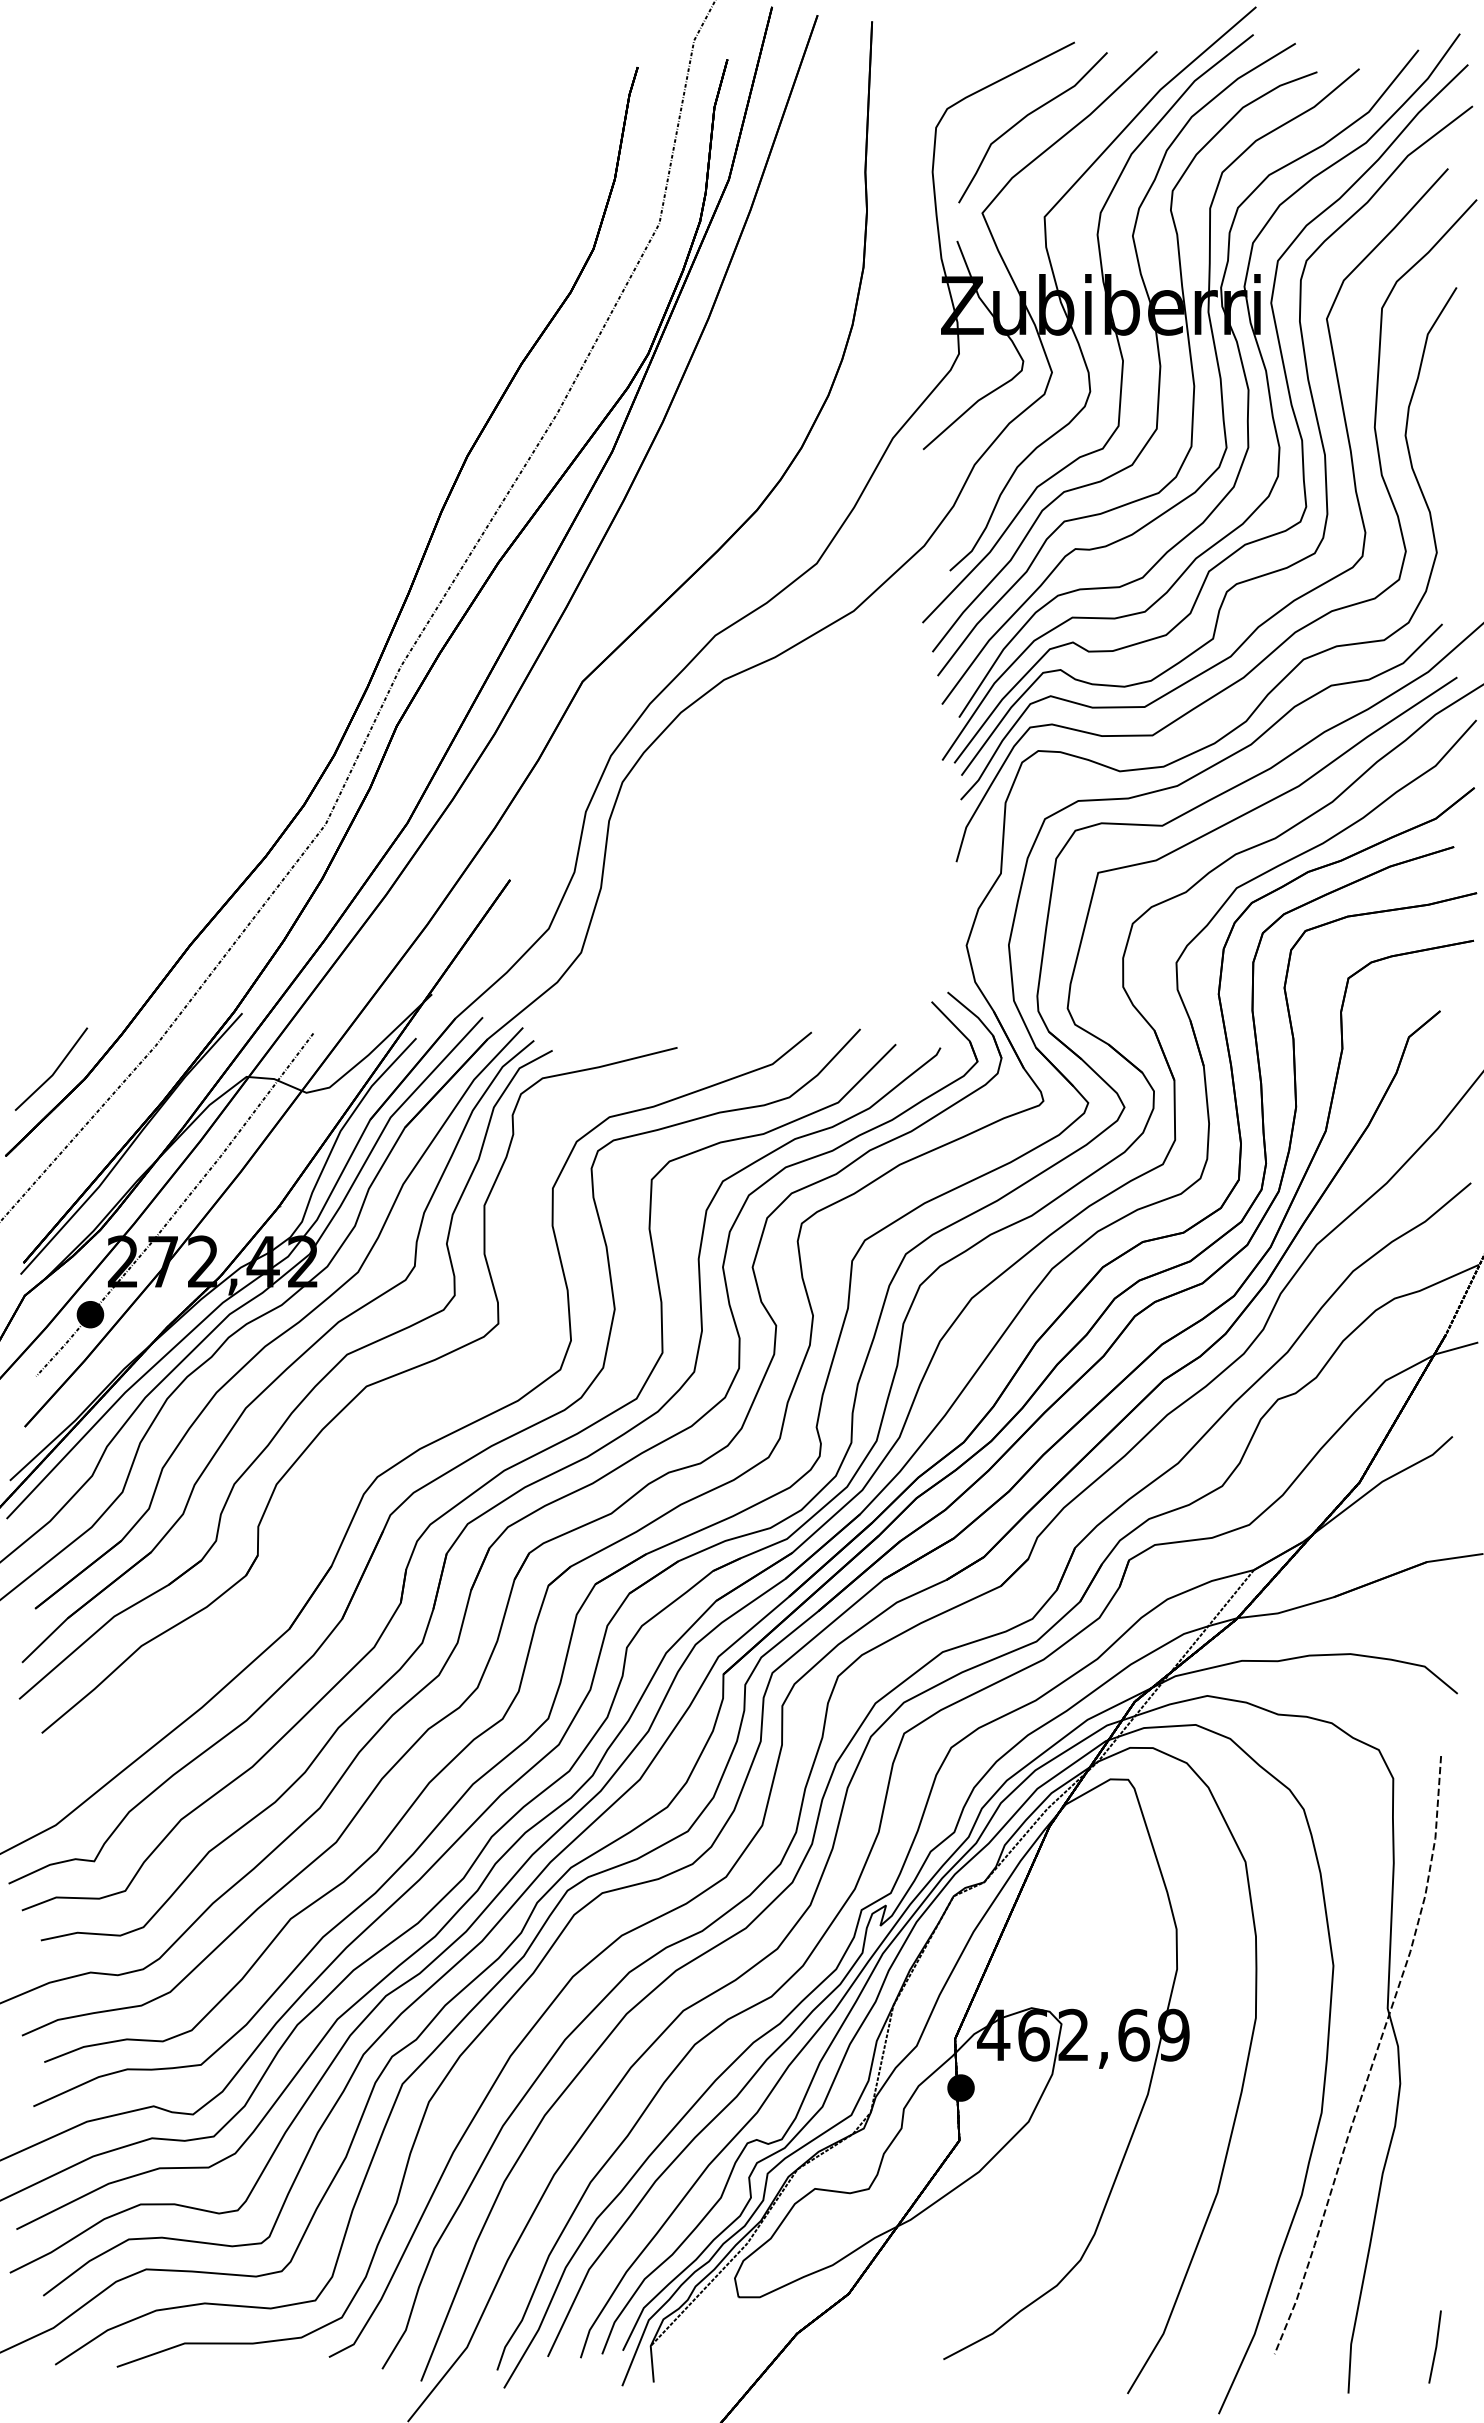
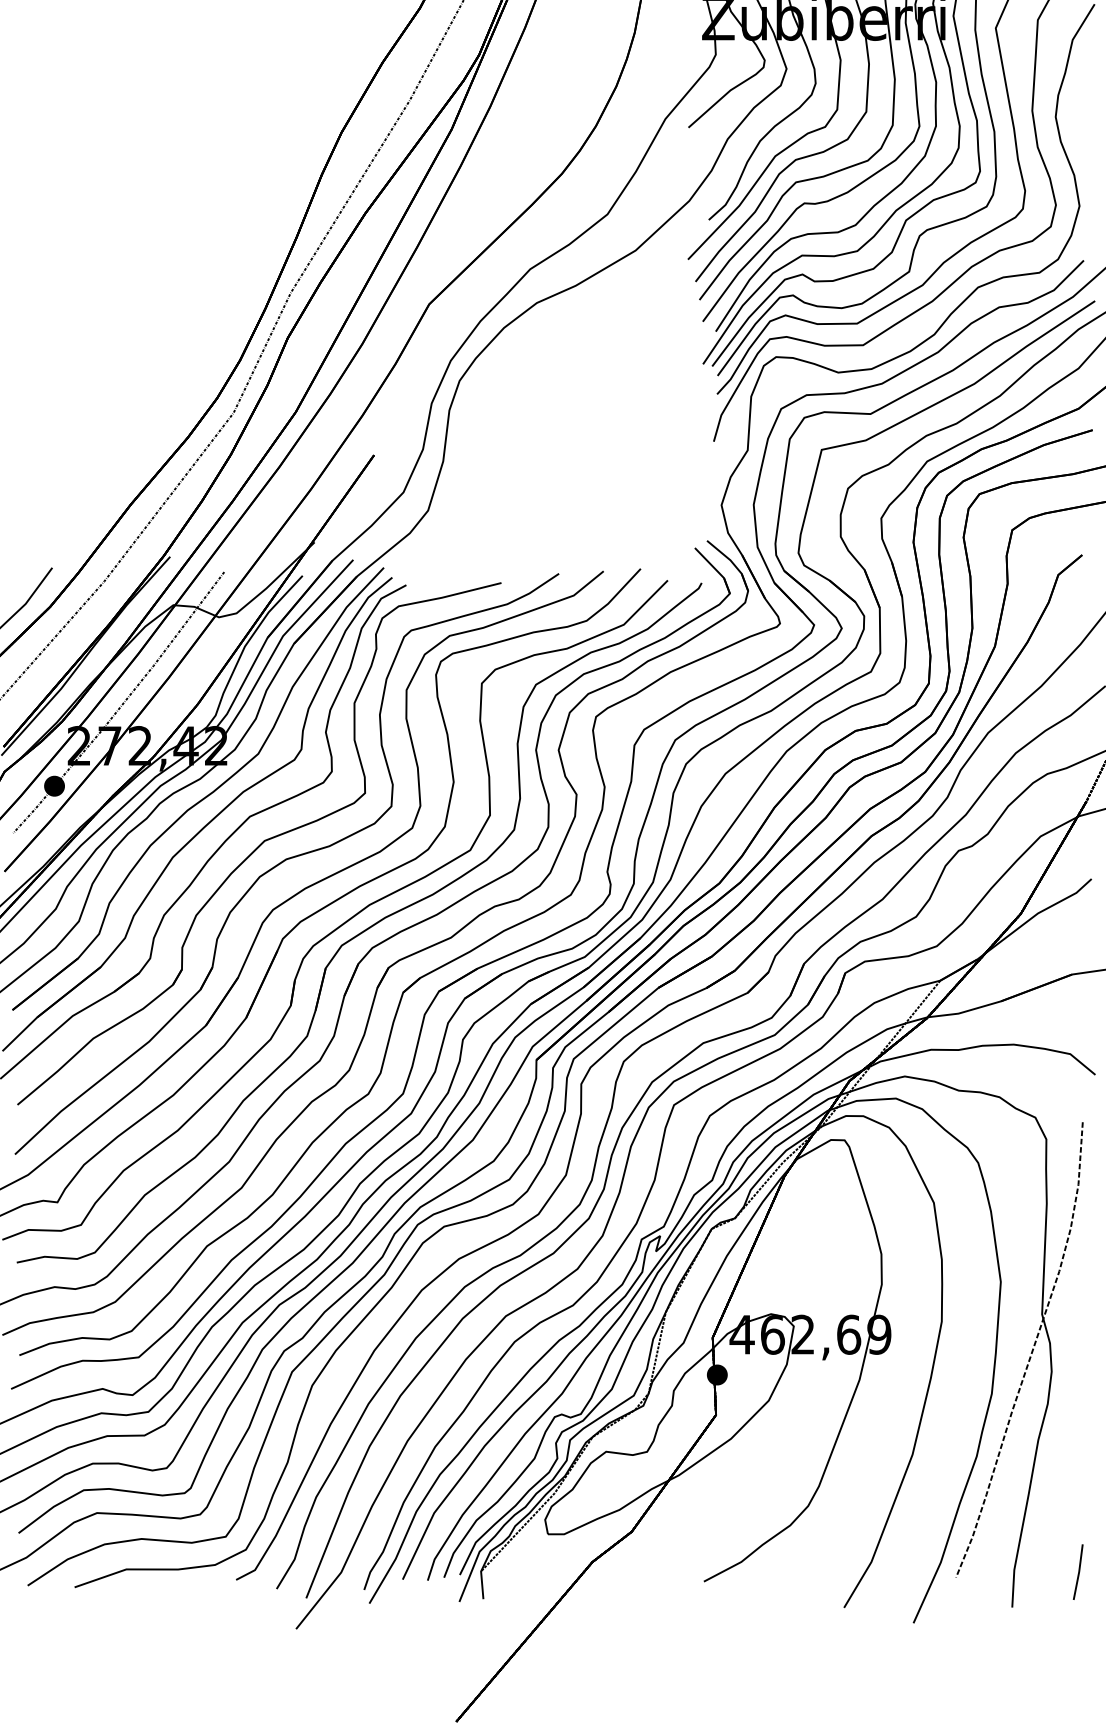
part: (395, 1416) -> (286, 863), added

